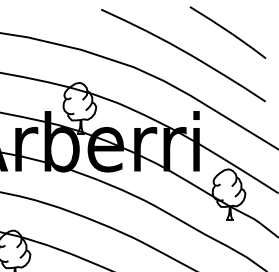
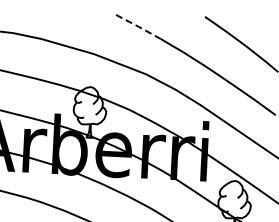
line: (124, 20) -> (138, 27), solid -> dashed

